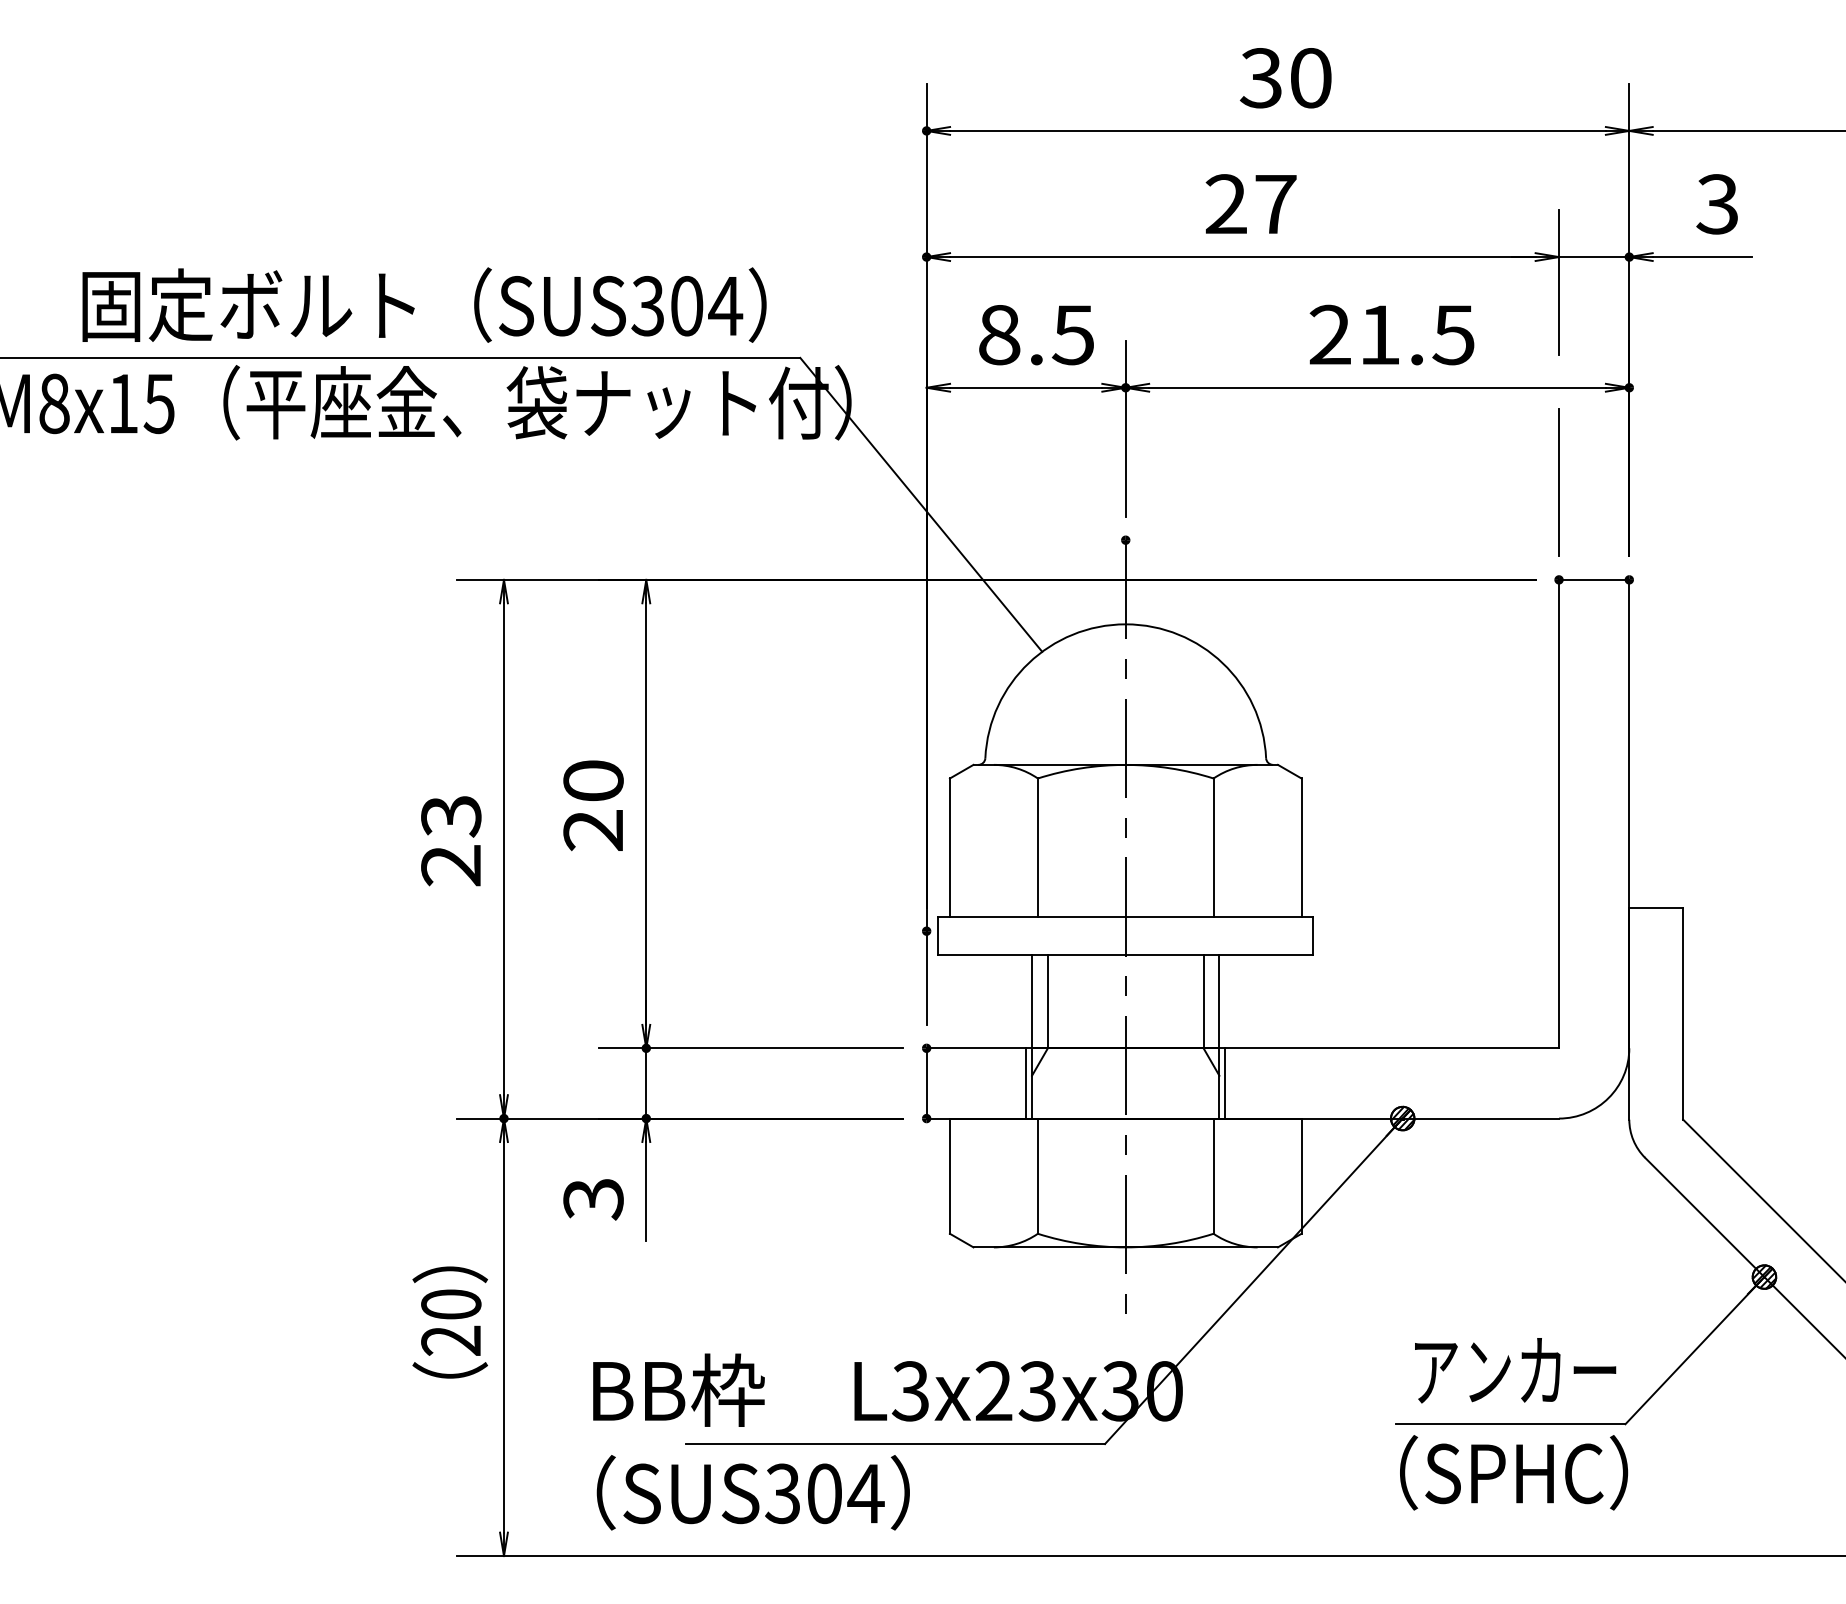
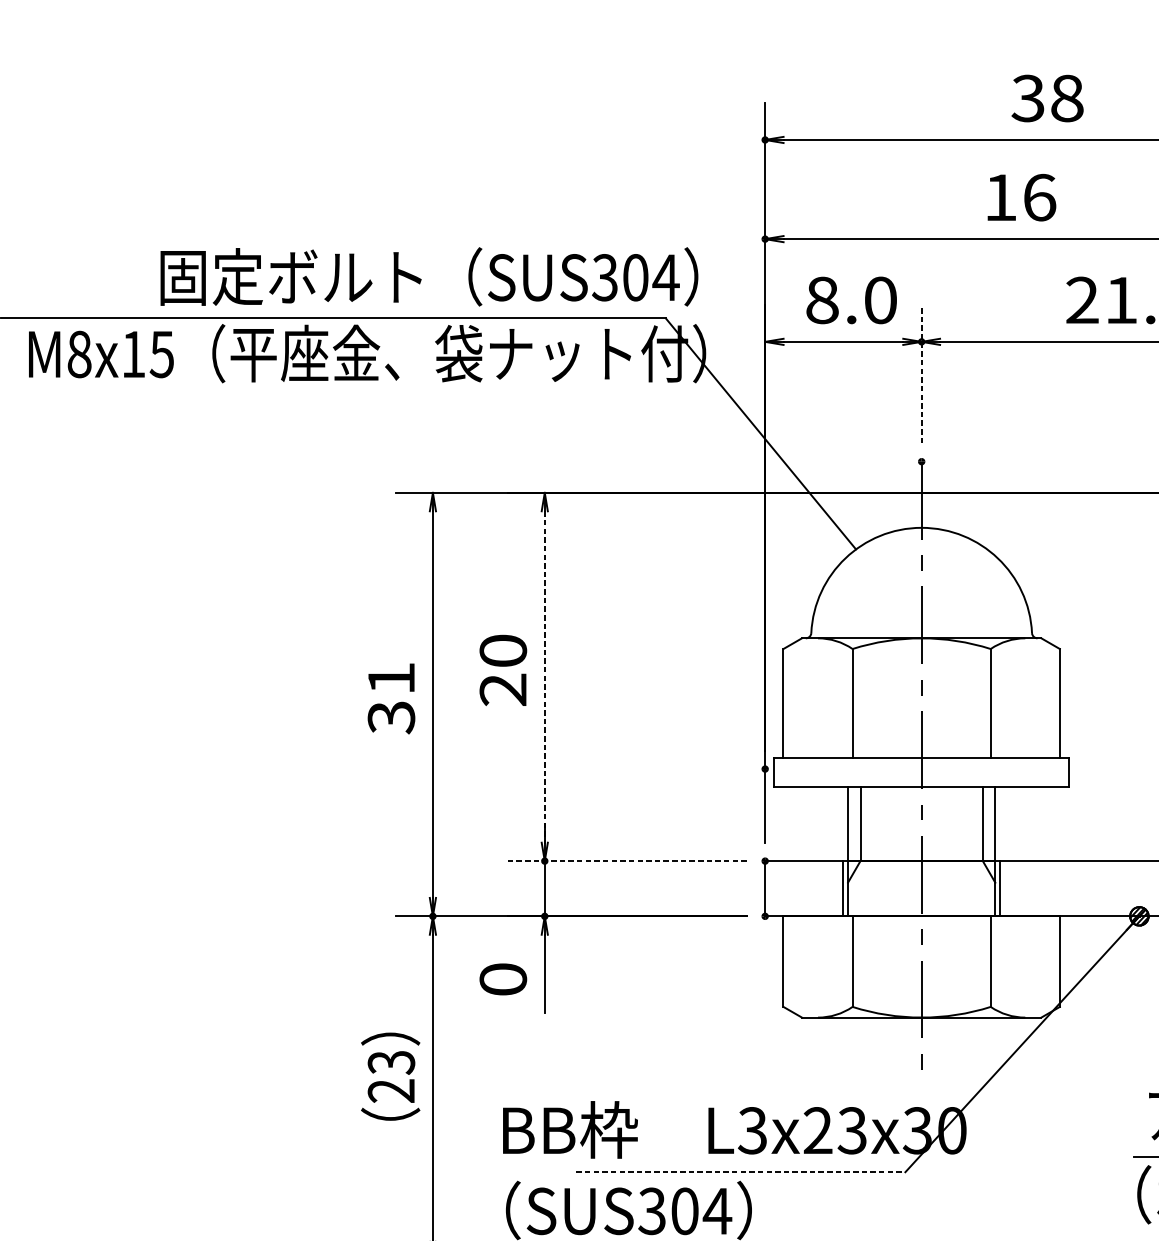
text: (1310, 78) -> (1066, 98), 30 -> 38
text: (1250, 204) -> (1019, 197), 27 -> 16
text: (424, 304) -> (429, 276), moved
text: (1072, 334) -> (879, 299), 8.5 -> 8.0
line: (1125, 428) -> (921, 373), solid -> dashed
line: (646, 814) -> (544, 677), solid -> dashed
text: (451, 841) -> (391, 698), 23 -> 31
line: (751, 1048) -> (627, 861), solid -> dashed
text: (593, 1199) -> (503, 979), 3 -> 0
text: (451, 1304) -> (391, 1062), 20 -> 23
line: (896, 1444) -> (741, 1172), solid -> dashed

